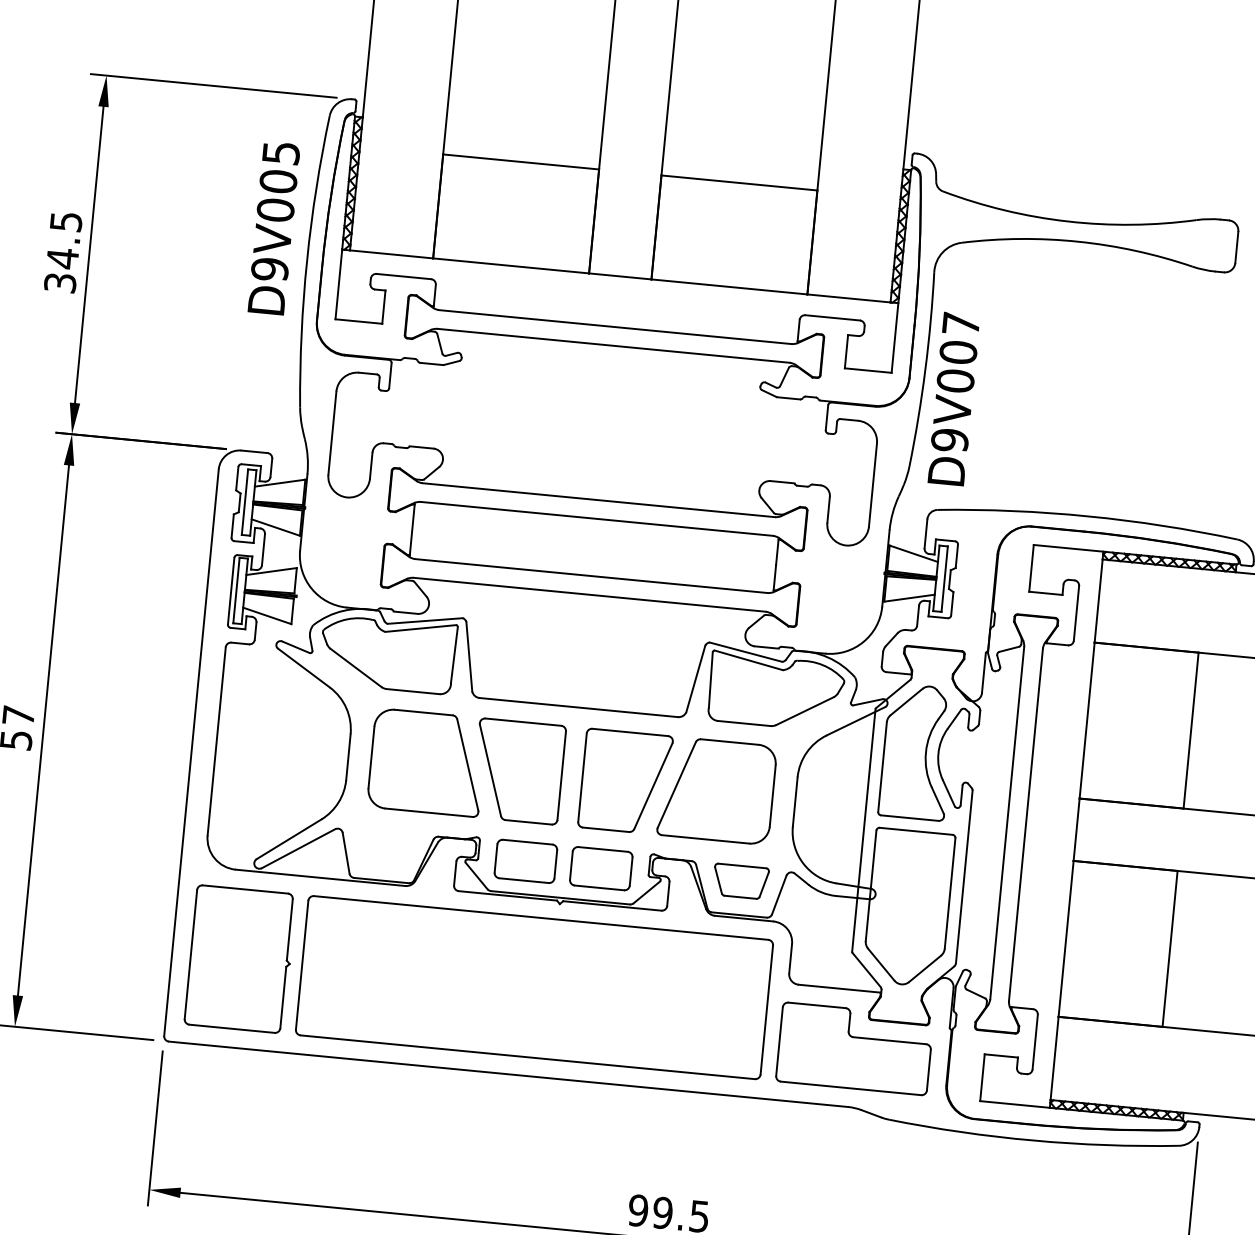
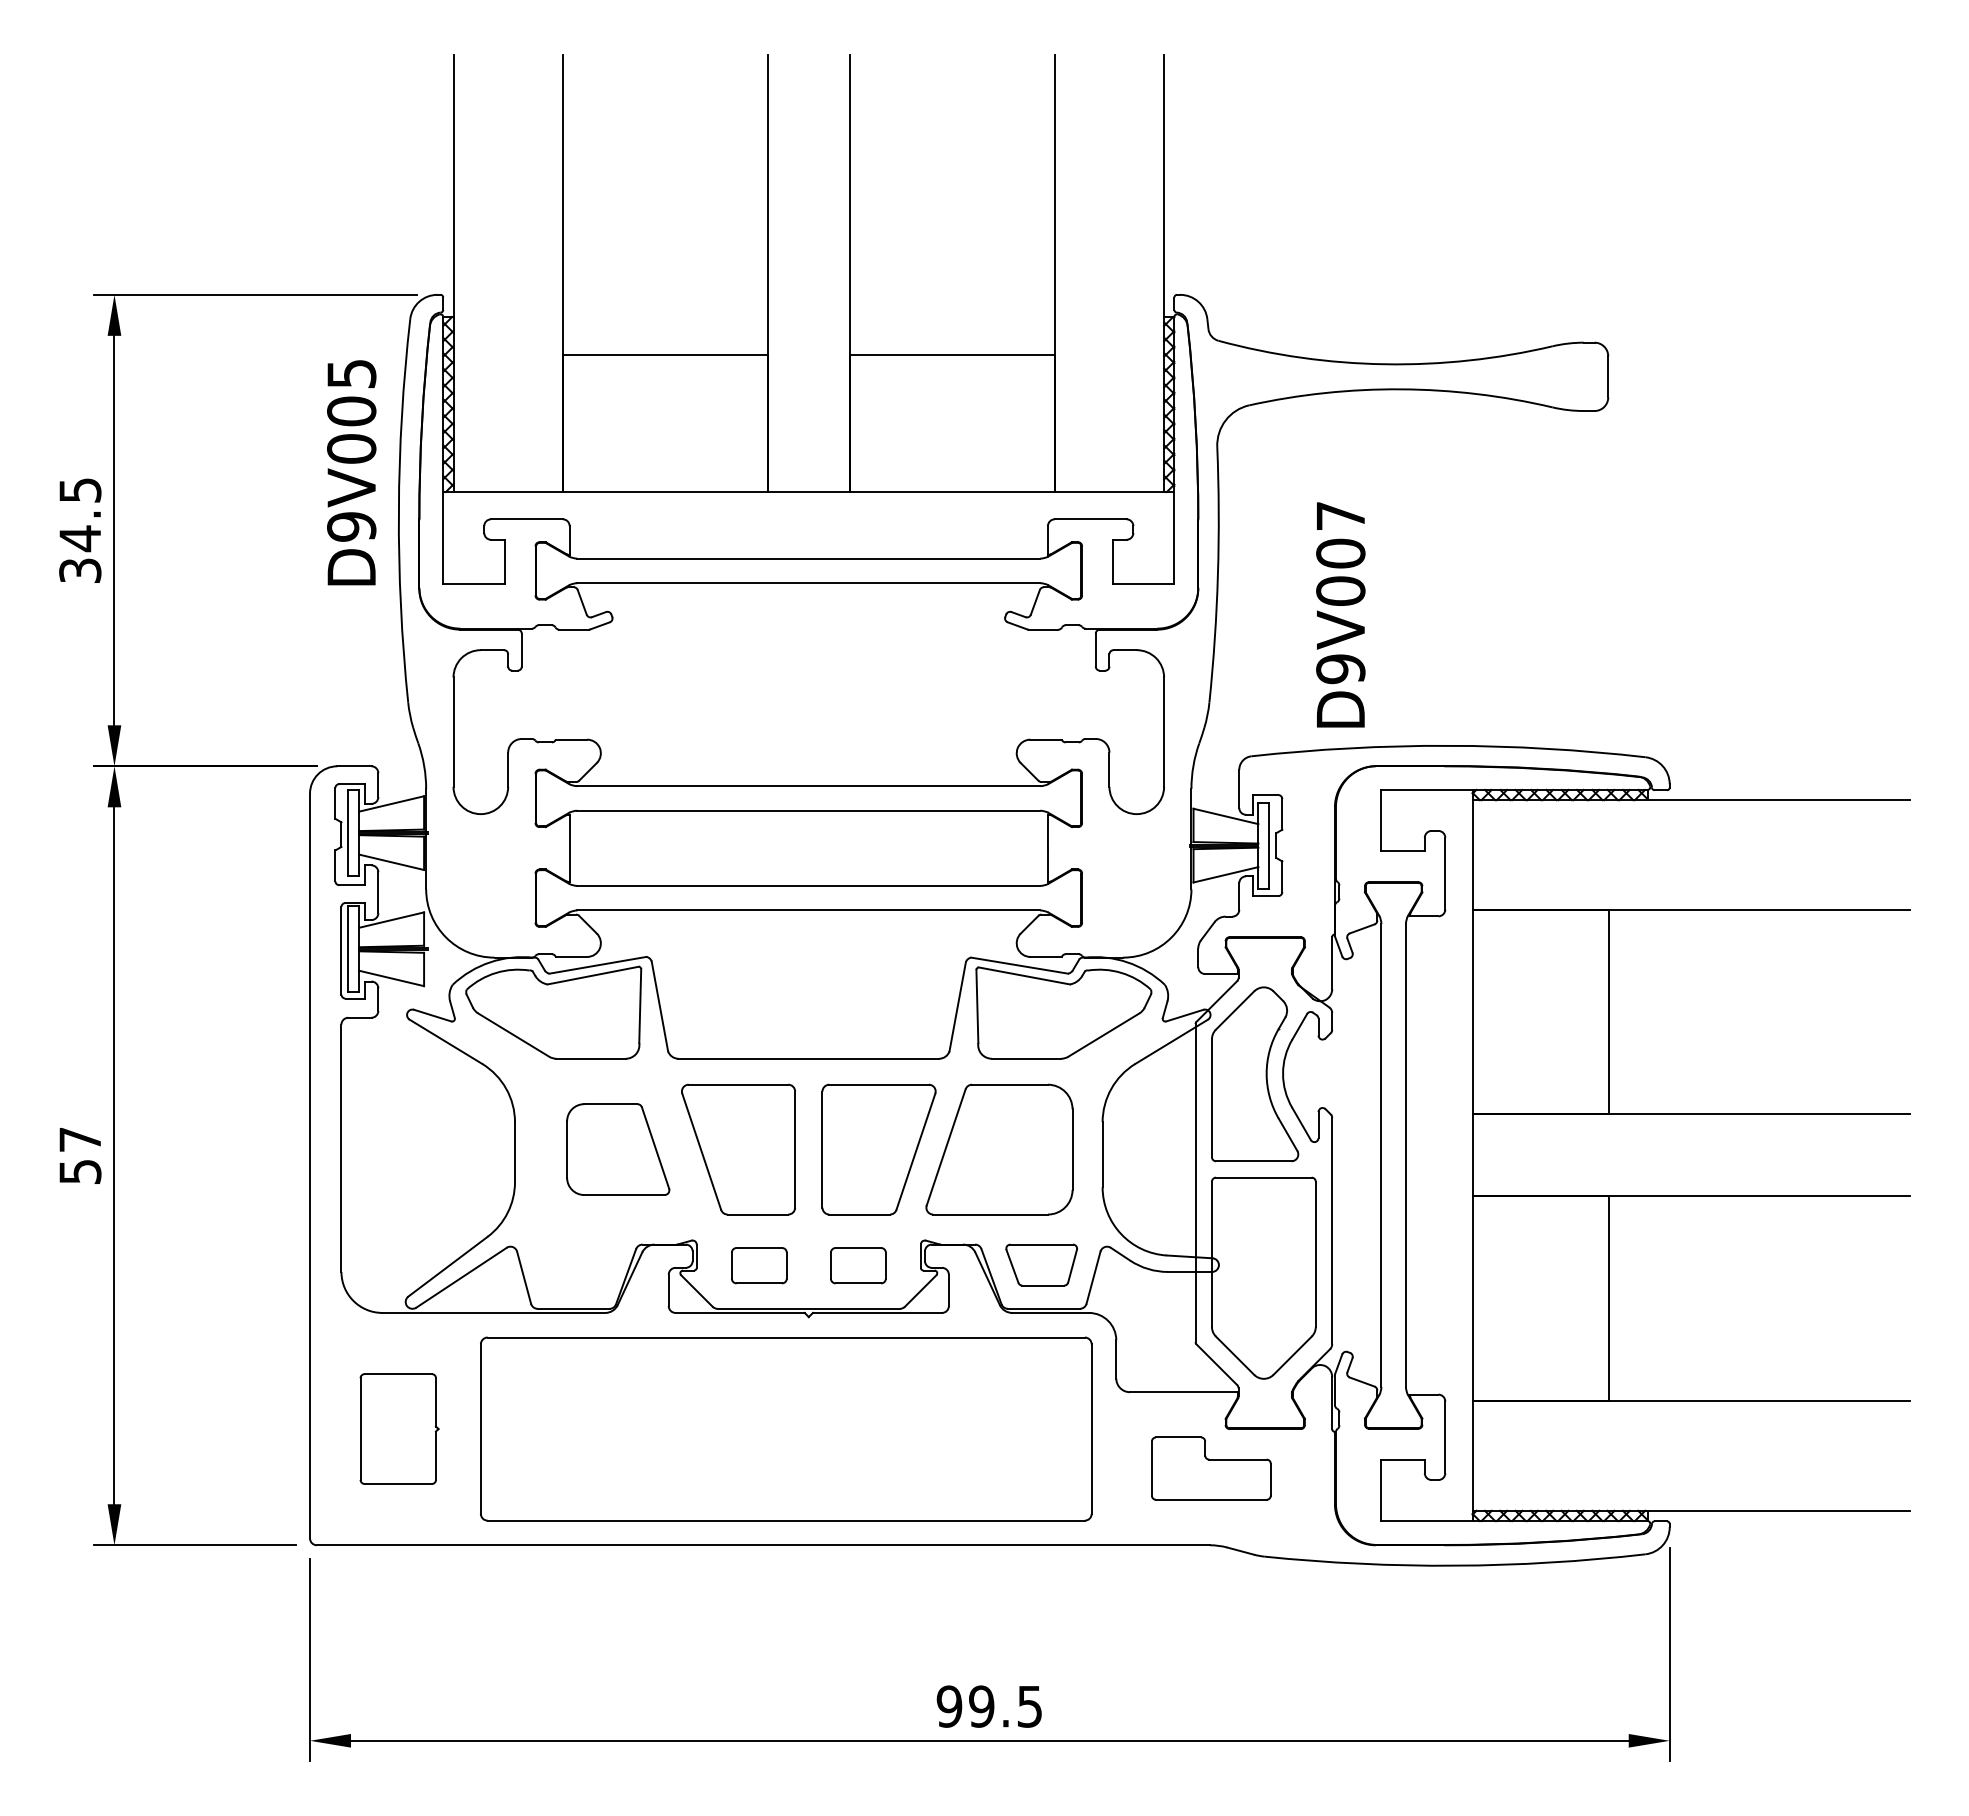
text: (953, 398) -> (1340, 614), moved
part: (427, 762) -> (618, 1149), size x0.7
part: (526, 861) -> (759, 1265), size x0.7
part: (601, 868) -> (858, 1265), size x0.7
part: (240, 958) -> (399, 1428), size x0.6
part: (855, 1048) -> (1211, 1468), size x0.6

